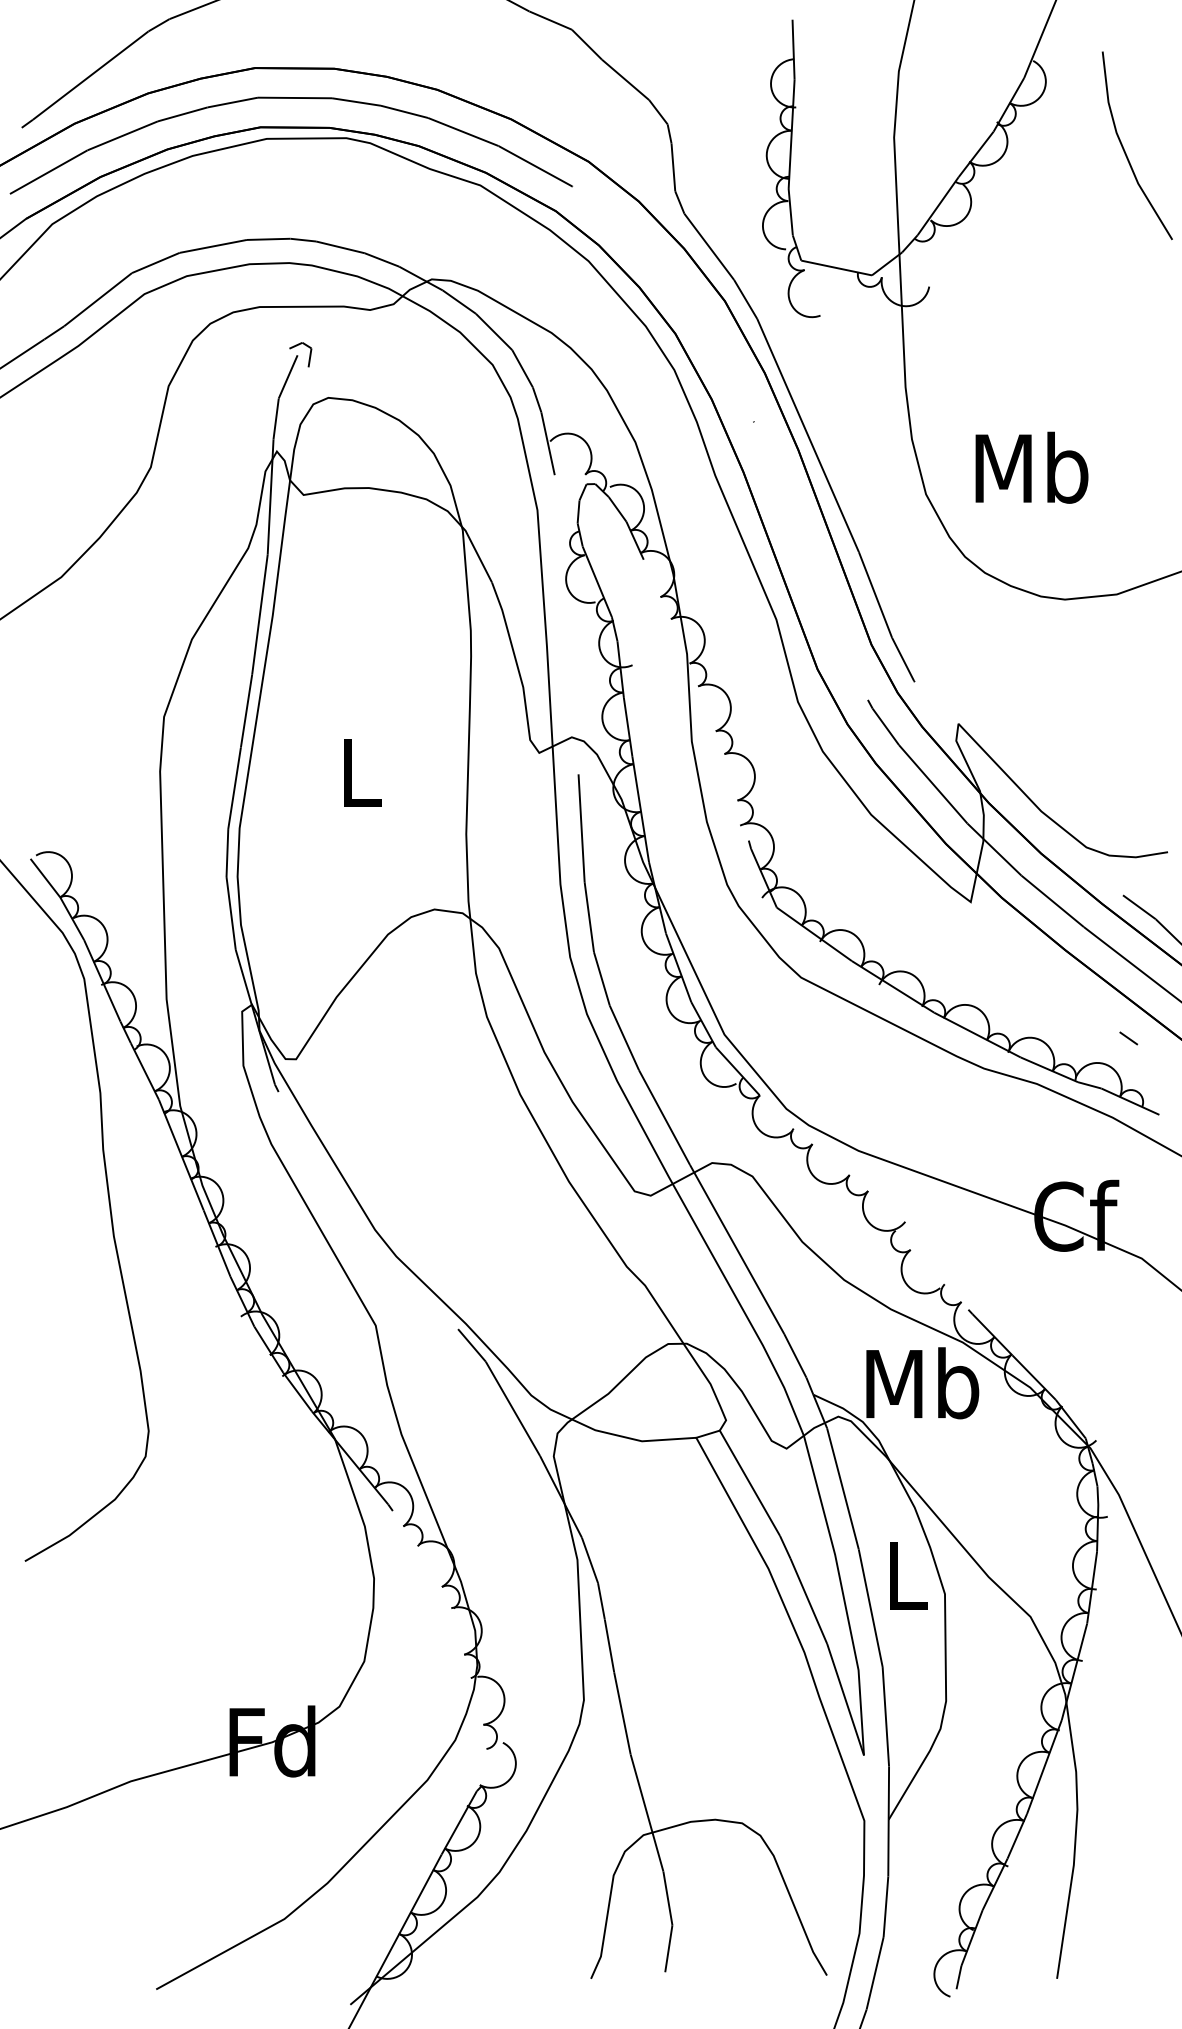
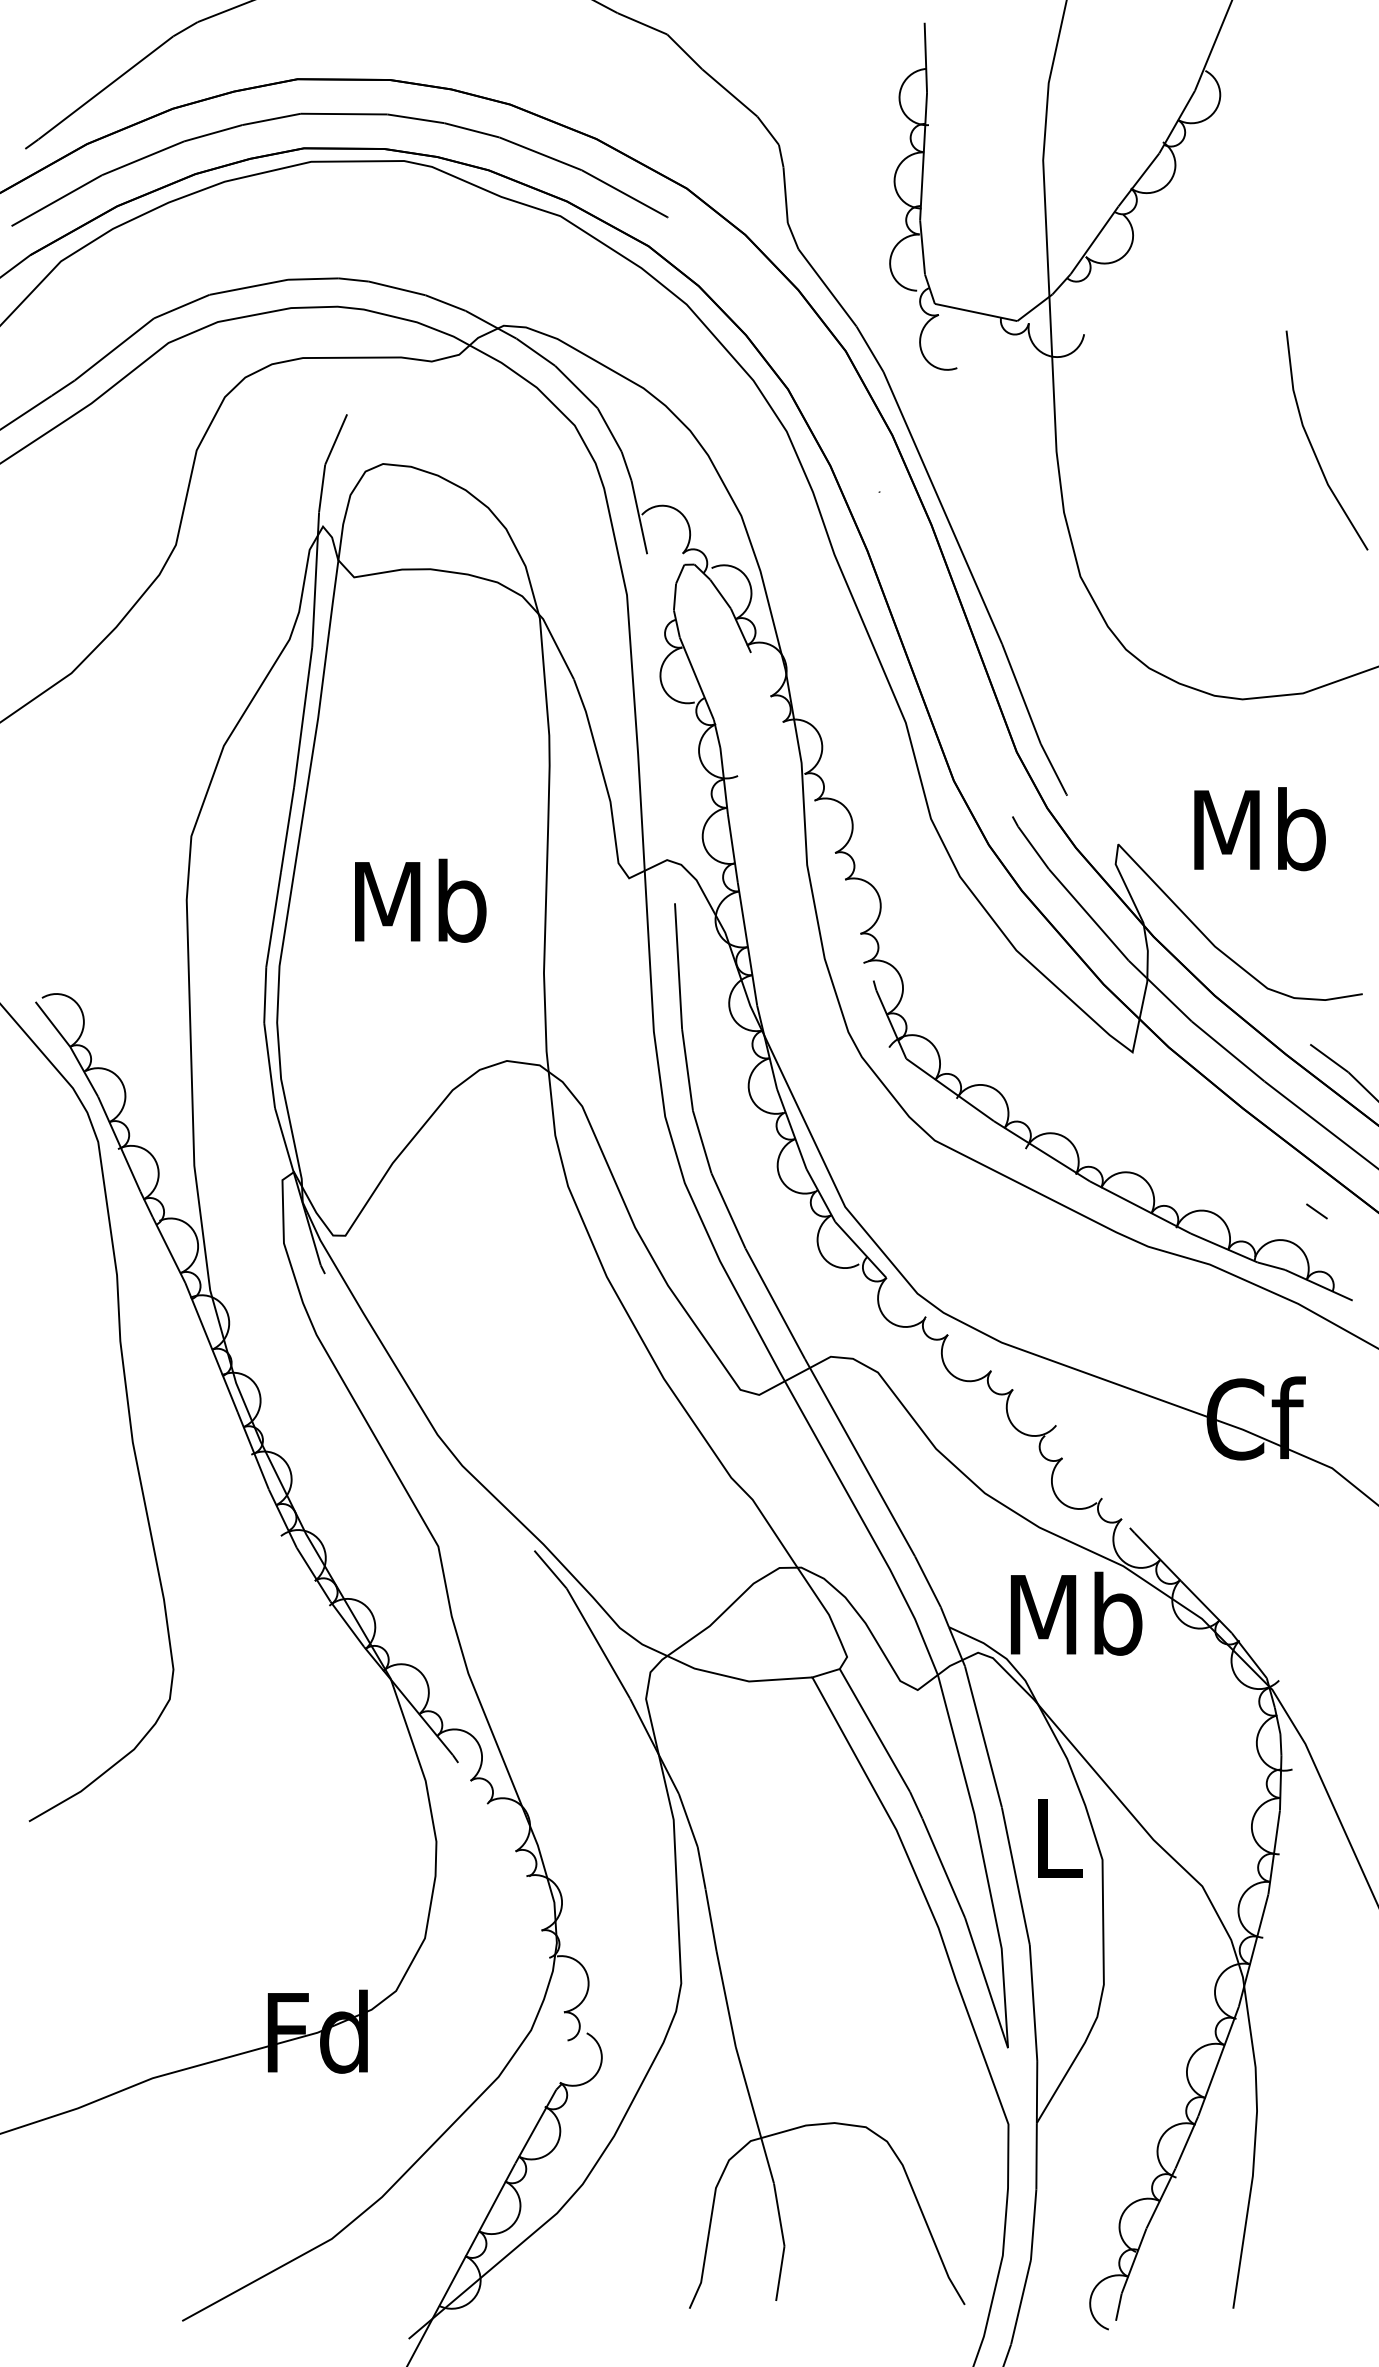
line: (1125, 150) -> (1313, 446), moved
line: (296, 346) -> (345, 404), removed
text: (1031, 467) -> (1259, 828), moved
text: (360, 772) -> (420, 901), L -> Mb

